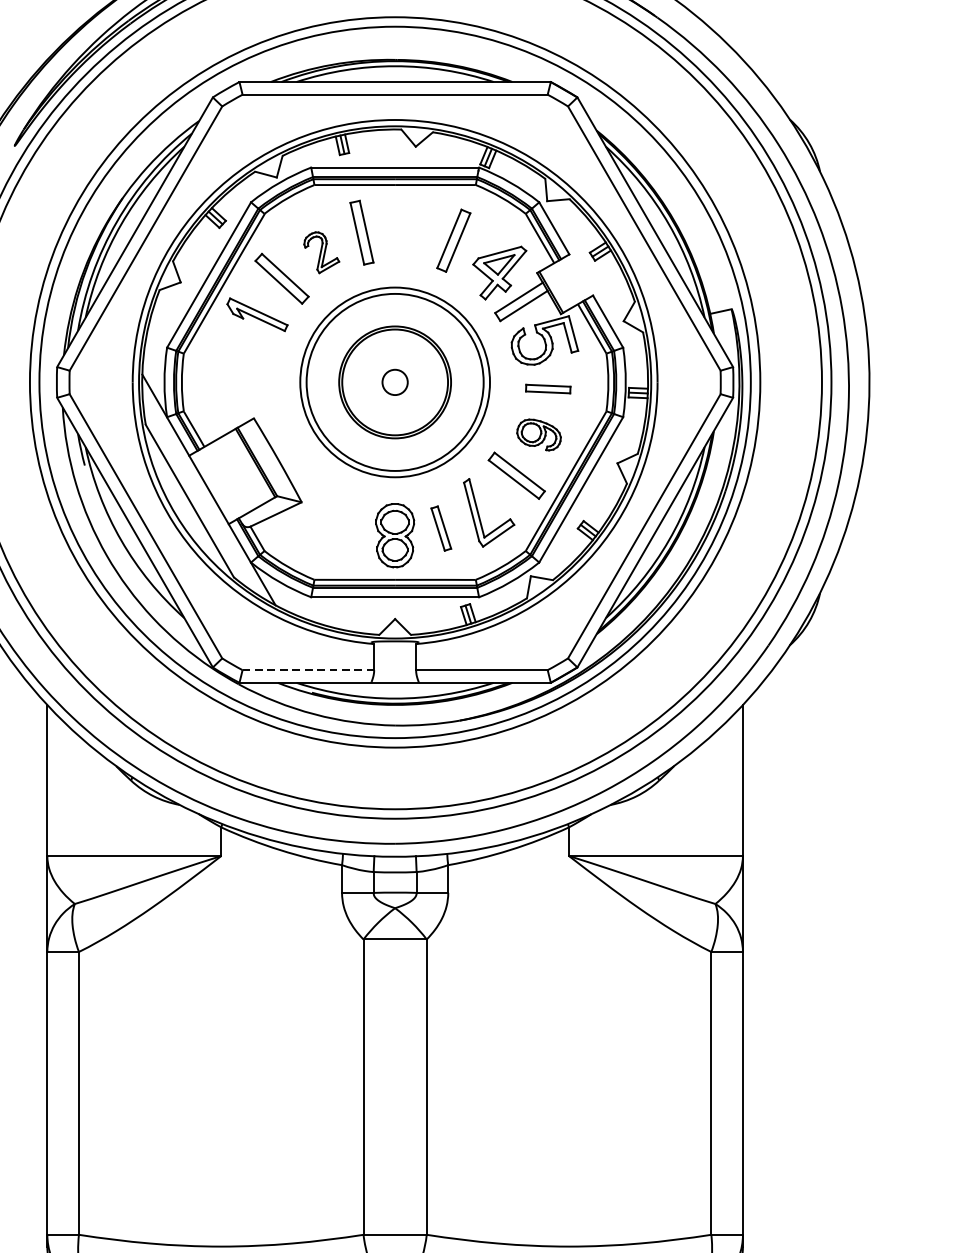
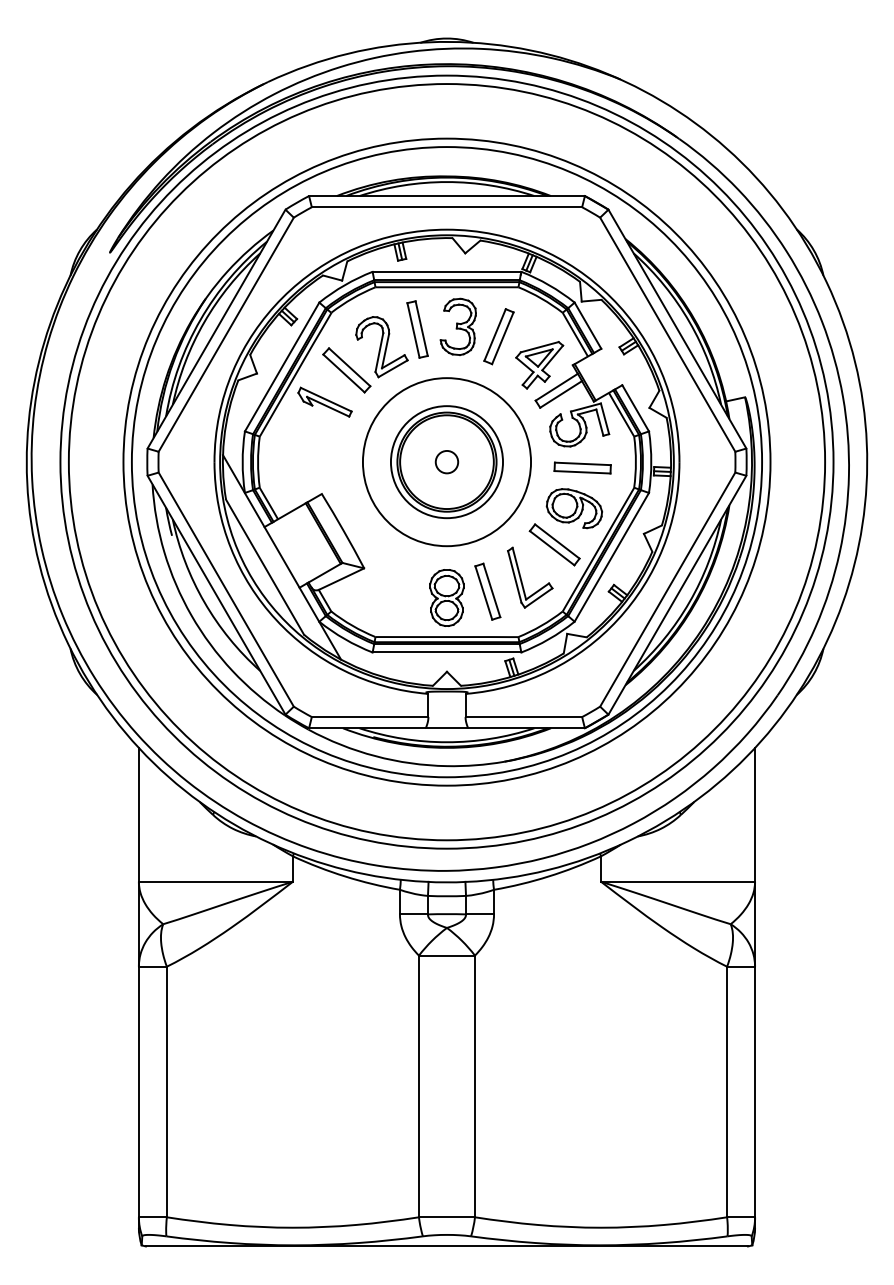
part: (407, 229) -> (457, 326), added
part: (321, 253) -> (381, 347), size x1.67
circle: (394, 382) -> (446, 462), size x0.71
part: (548, 388) -> (582, 467), size x1.43
part: (539, 434) -> (574, 508), size x1.43
part: (440, 528) -> (487, 591), size x1.43
line: (308, 670) -> (370, 717), dashed -> solid

